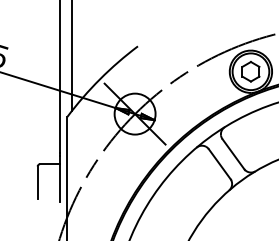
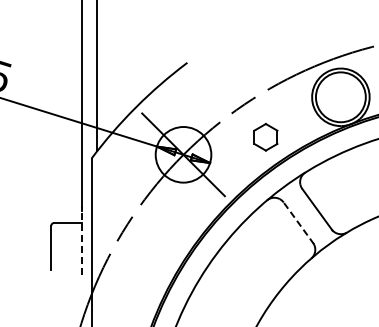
part: (250, 71) -> (265, 137), moved
line: (219, 164) -> (298, 223), solid -> dashed
line: (59, 179) -> (81, 243), solid -> dashed

